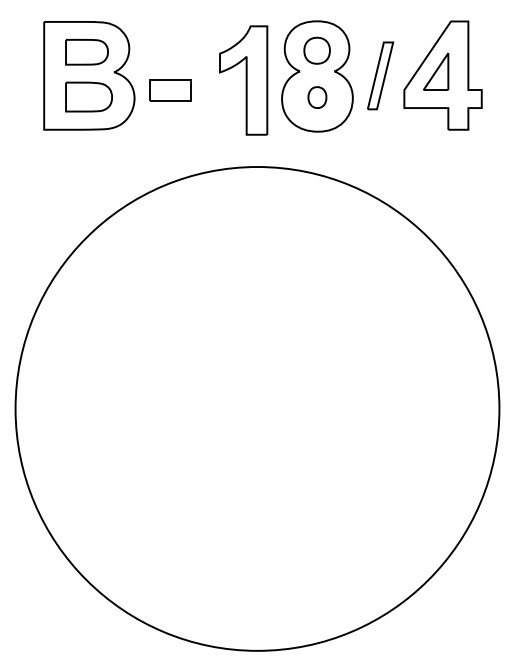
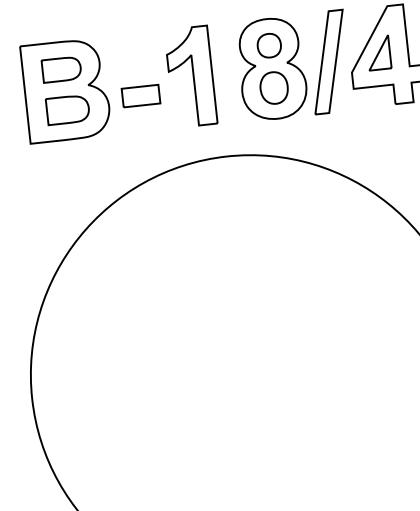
part: (380, 75) -> (328, 61), size x1.67
part: (243, 80) -> (190, 76), moved
part: (317, 97) -> (274, 87), size x1.67

